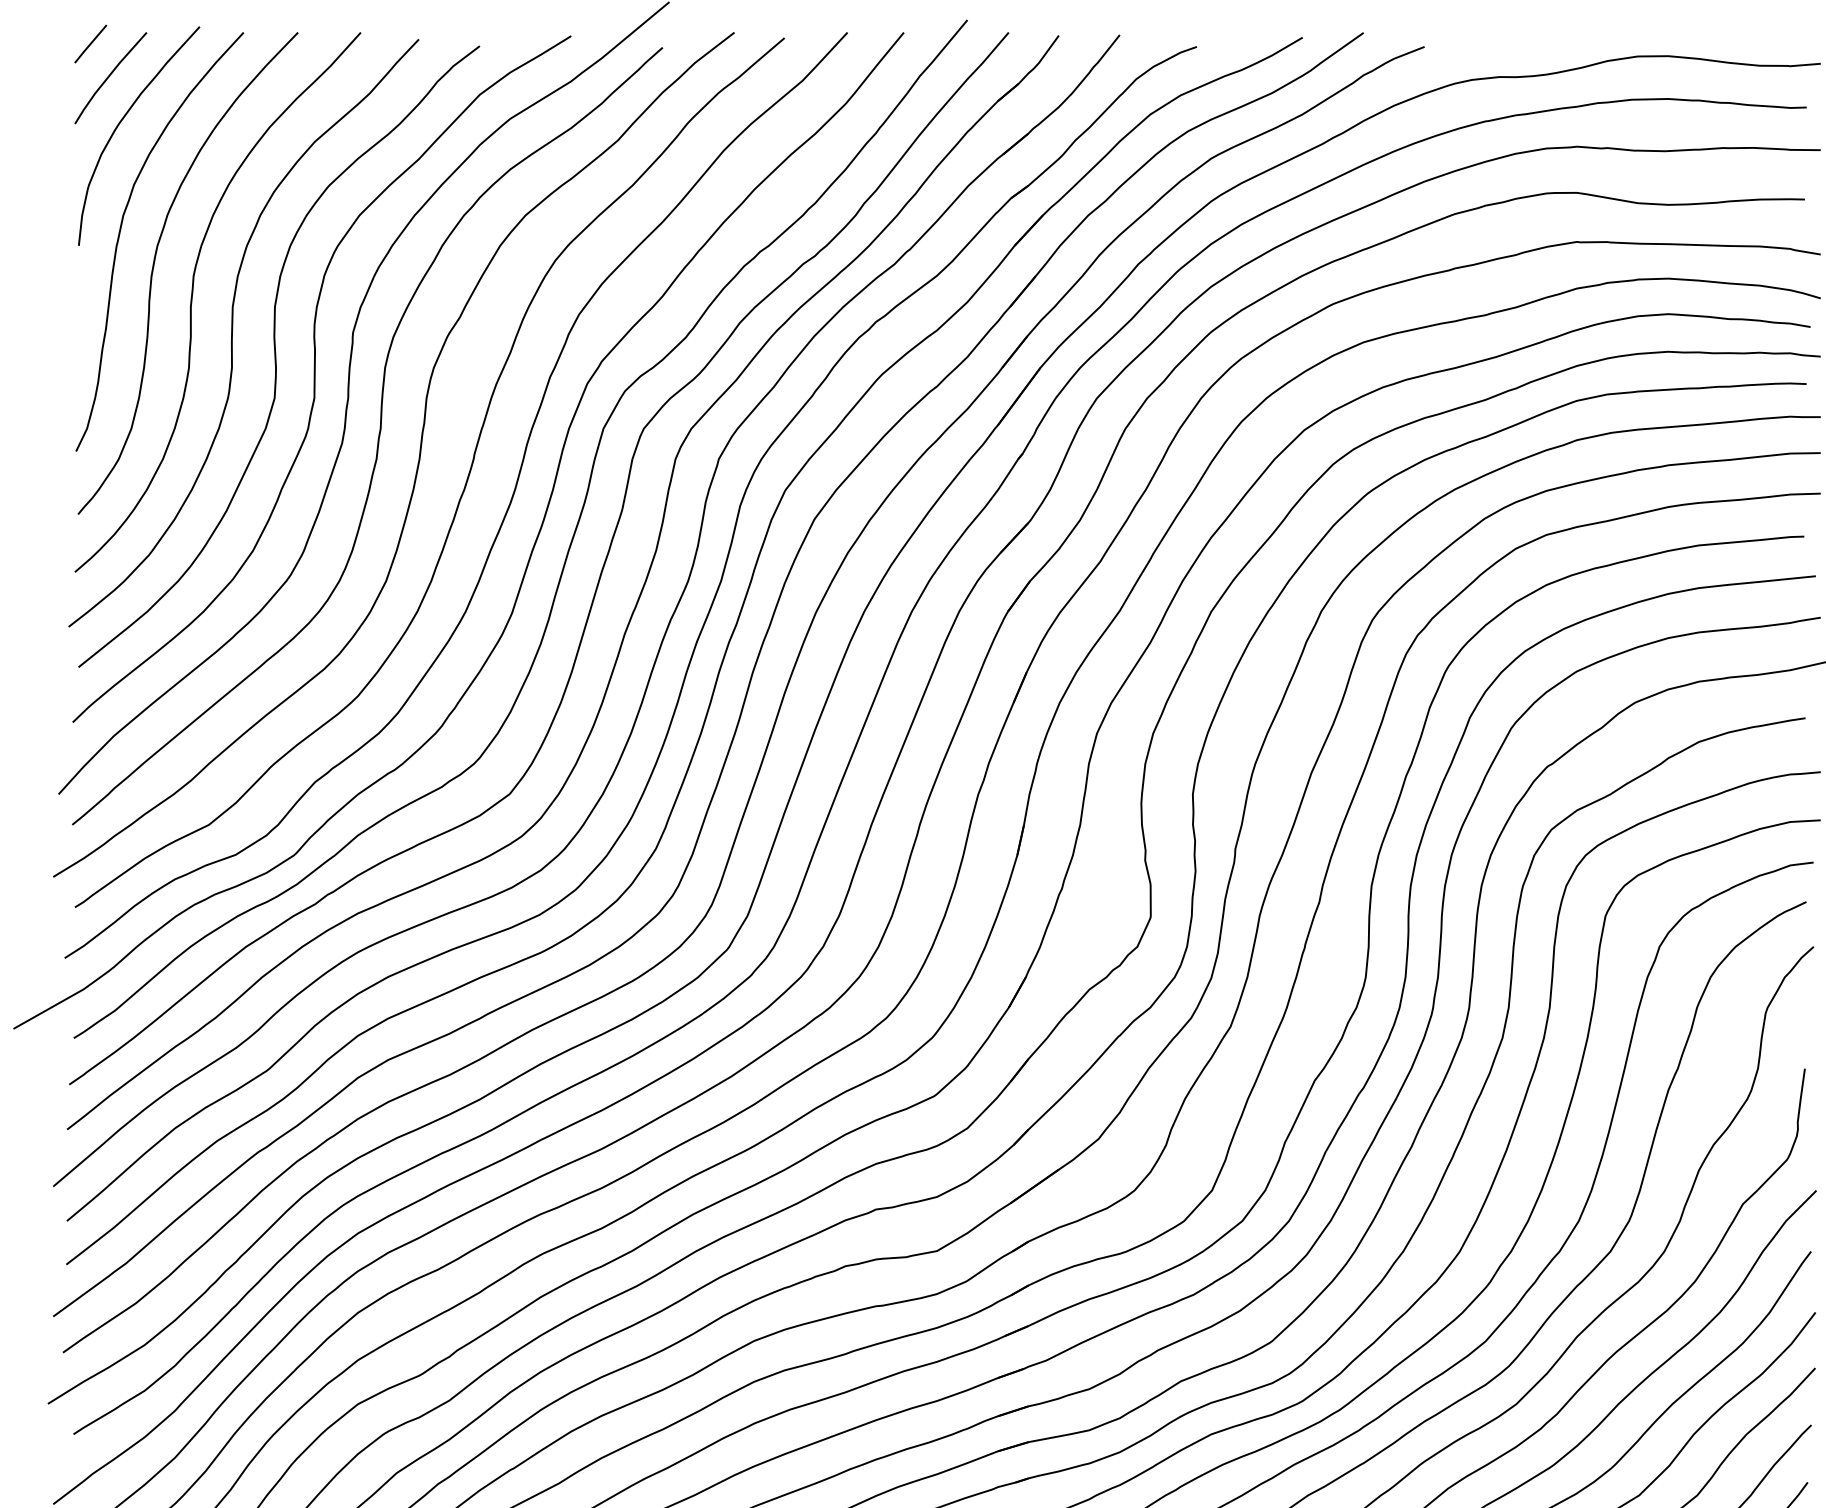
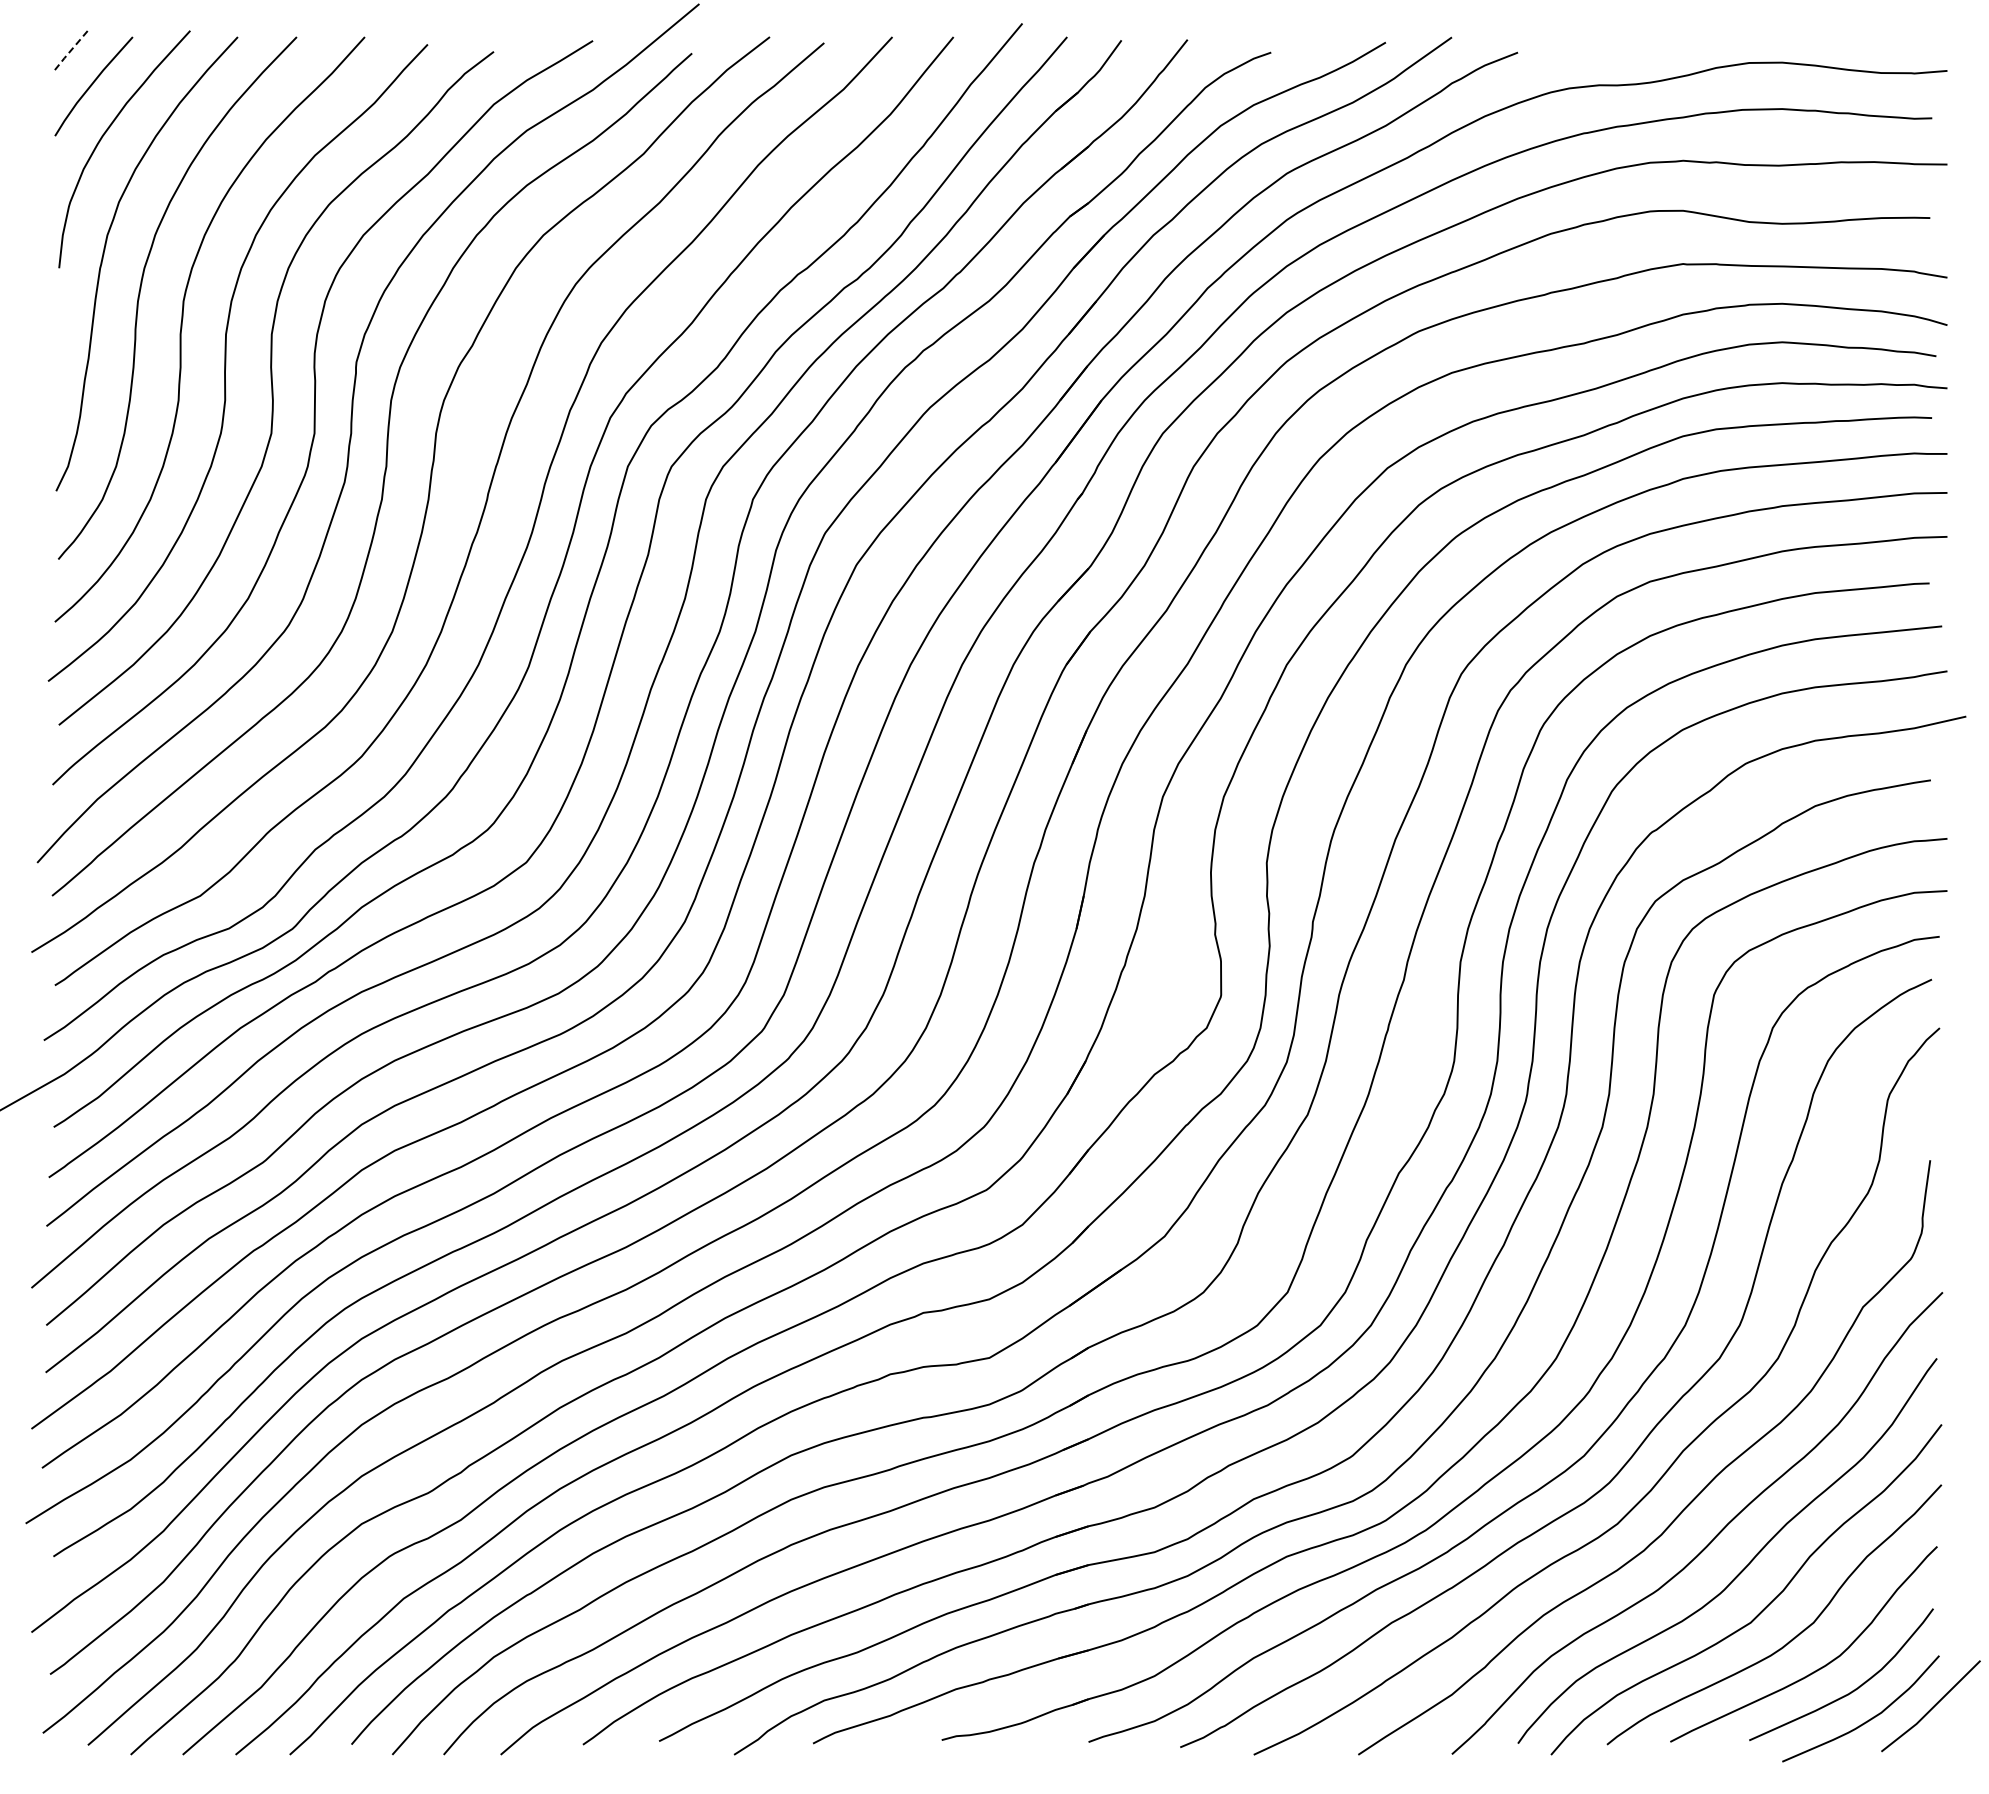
line: (90, 44) -> (71, 49), solid -> dashed

